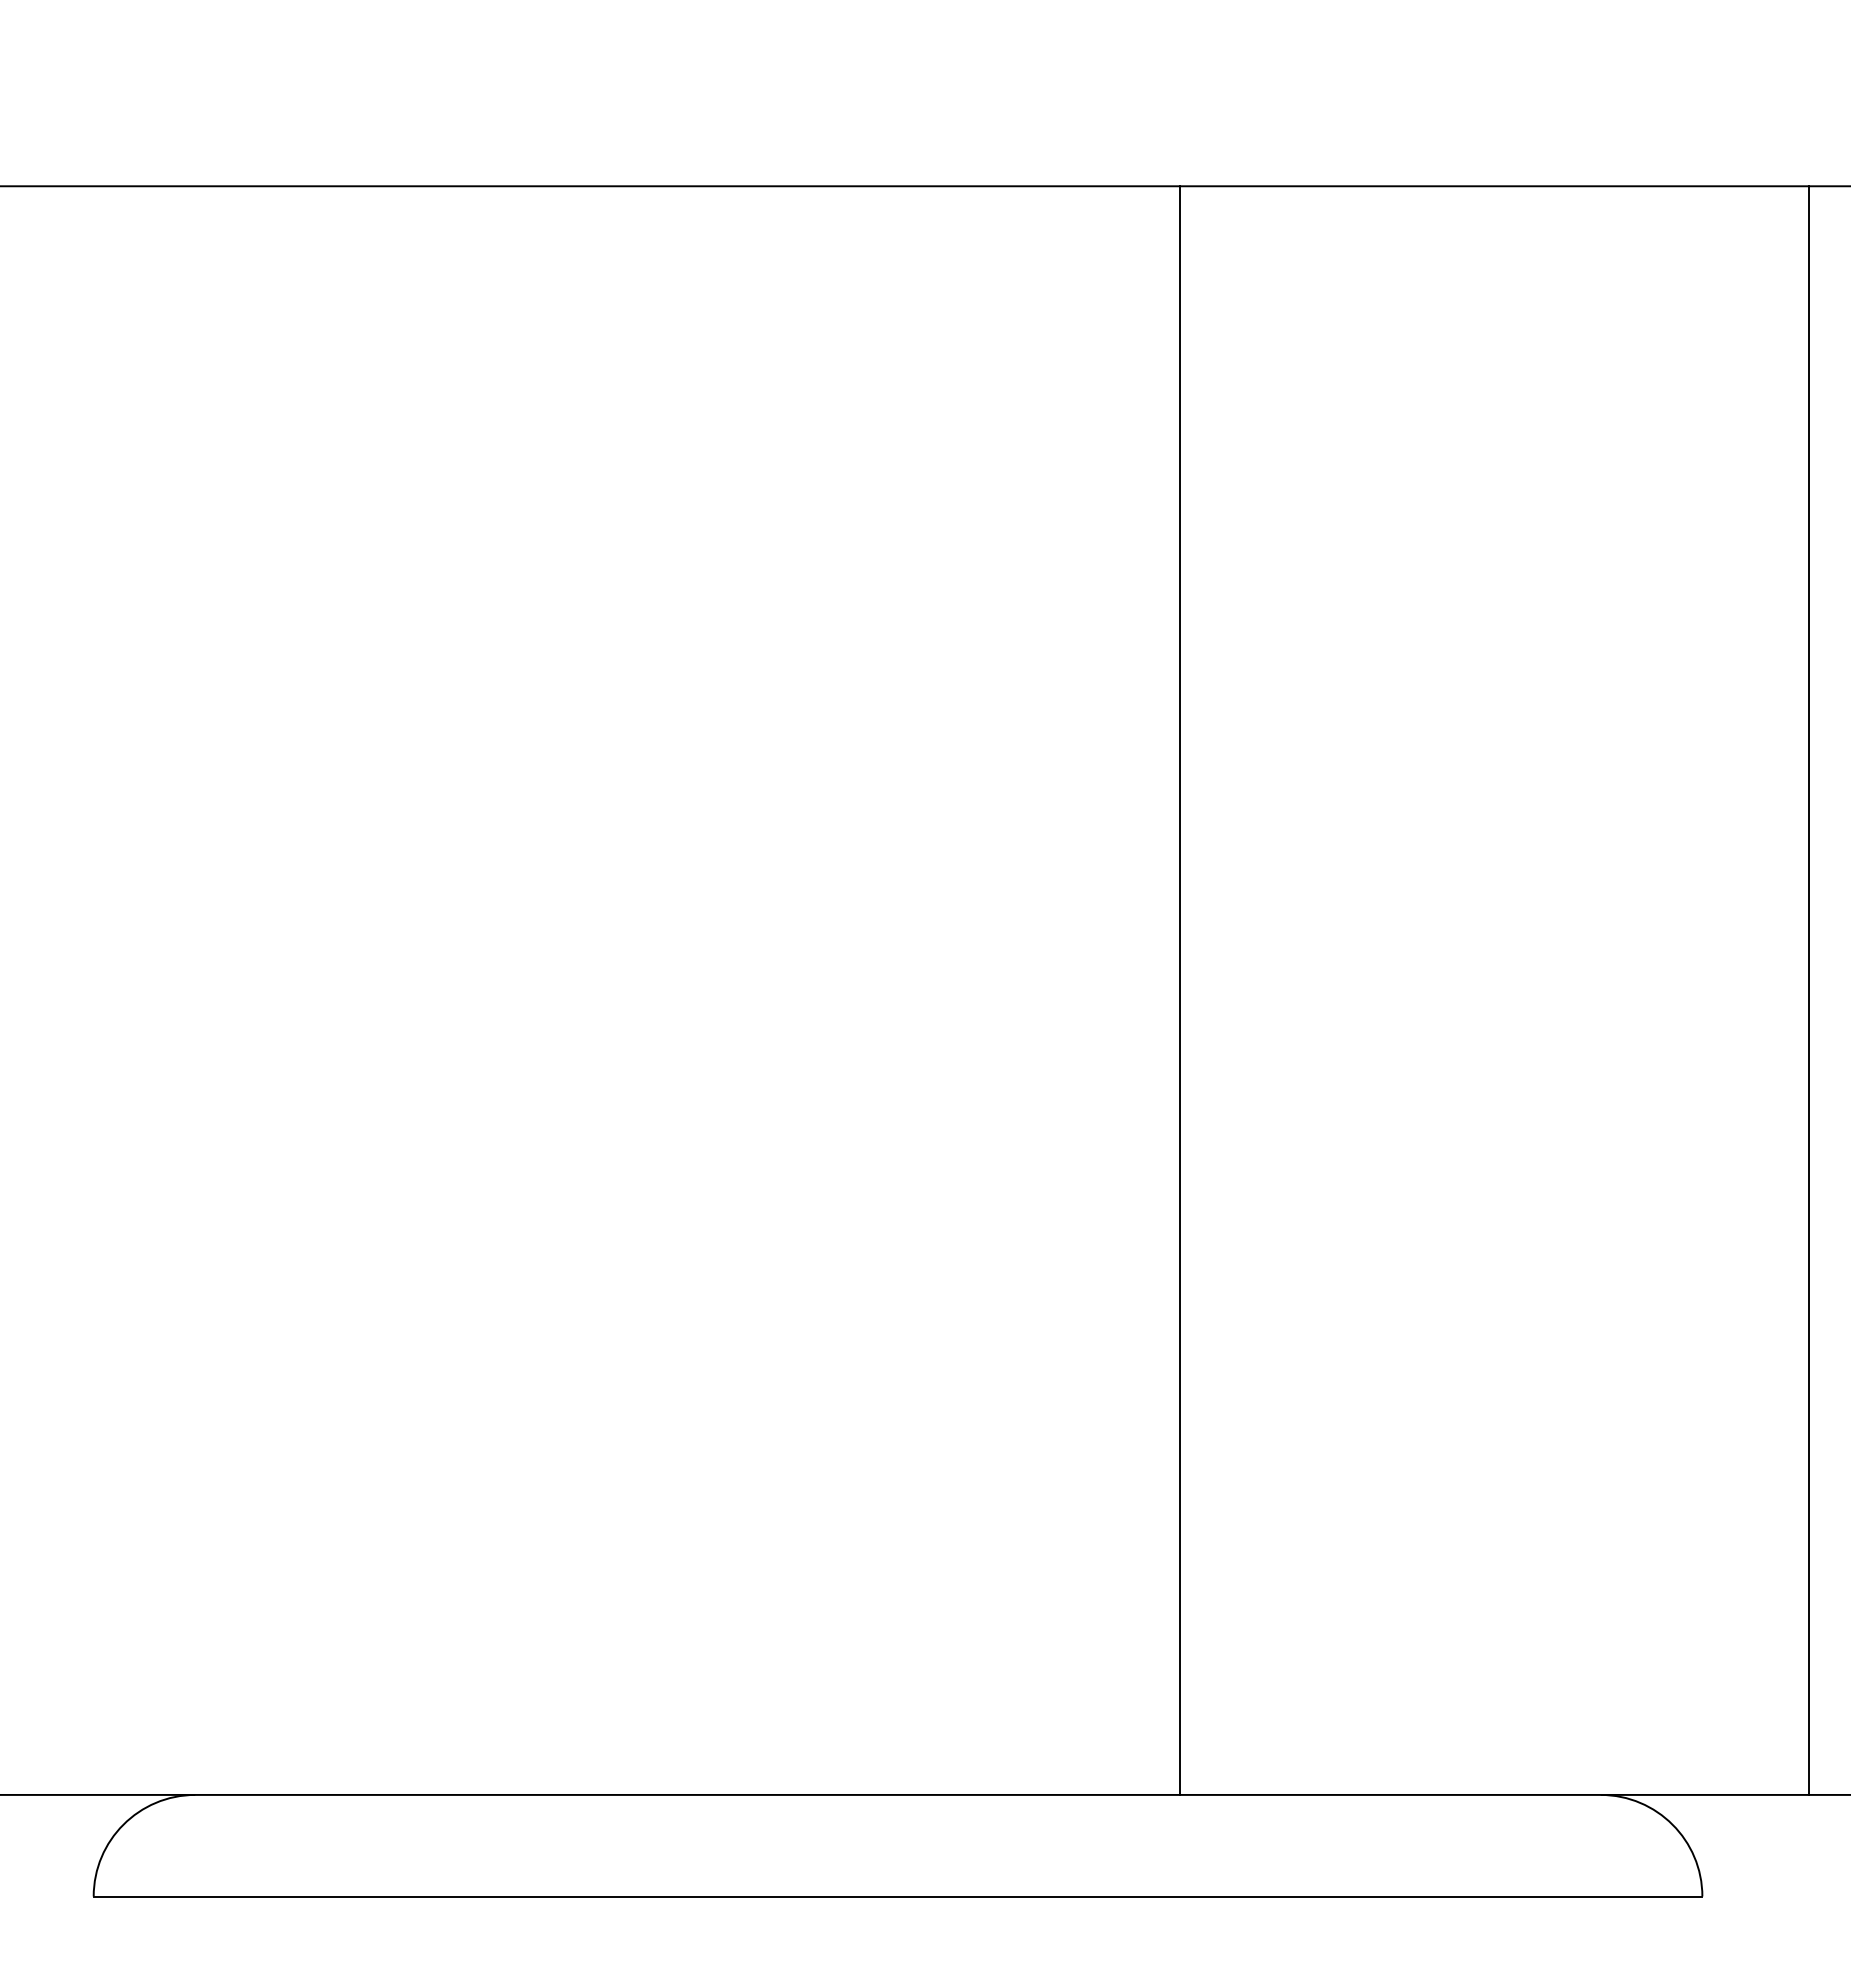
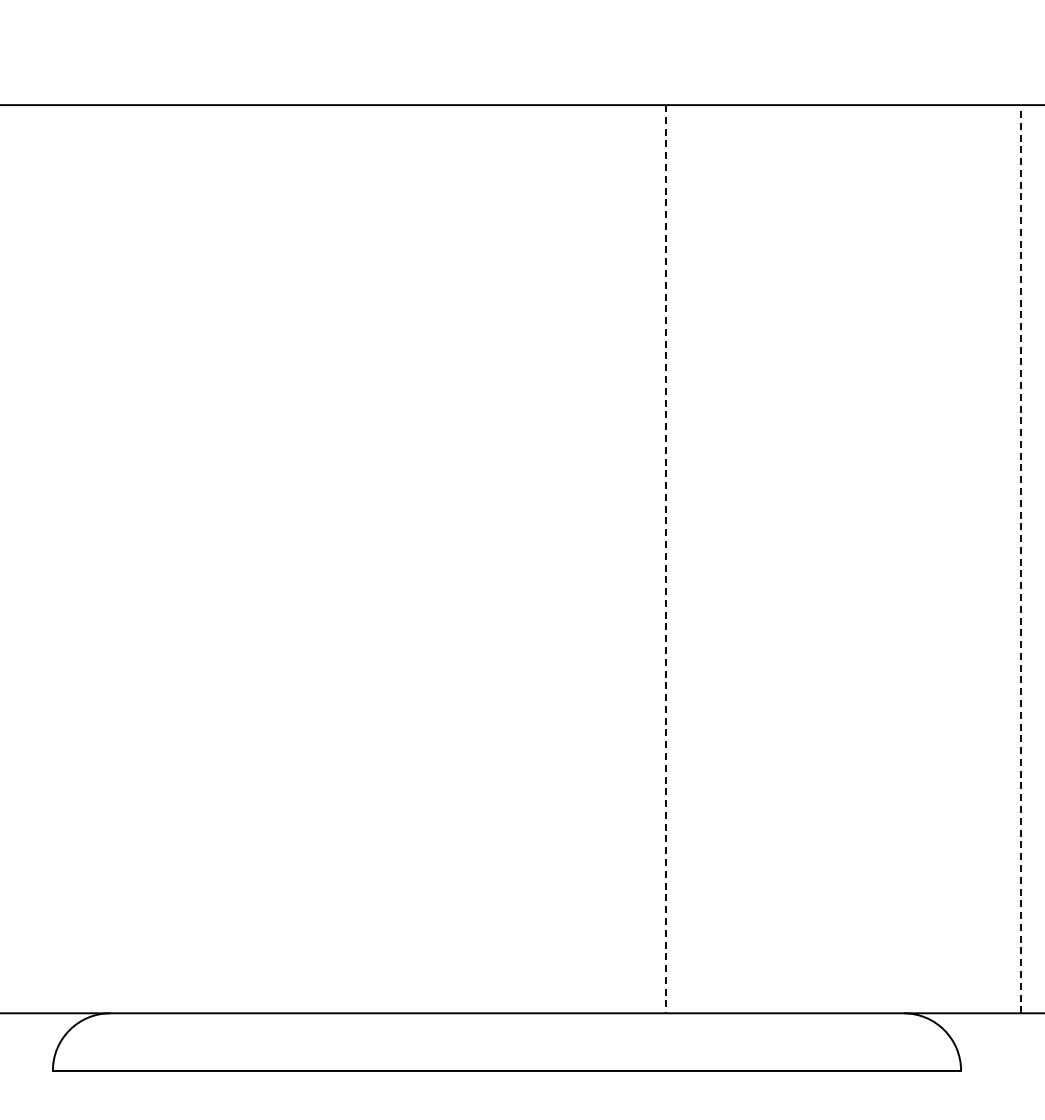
line: (1809, 989) -> (1021, 558), solid -> dashed
line: (1178, 991) -> (665, 559), solid -> dashed

